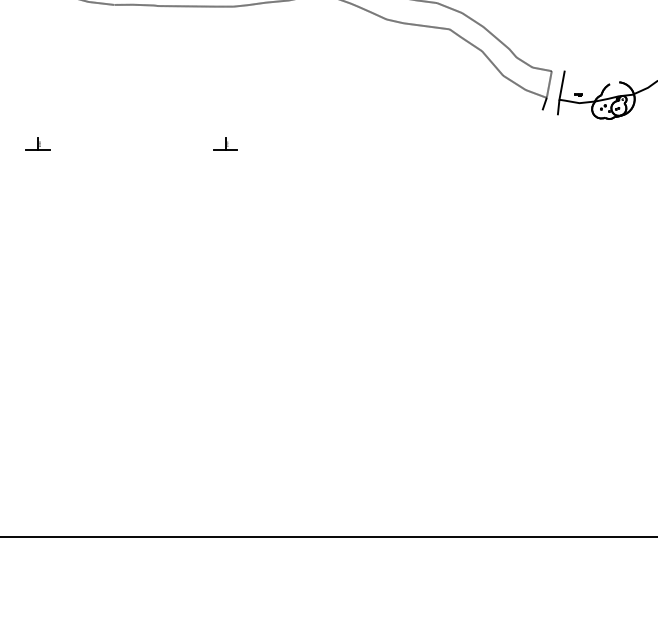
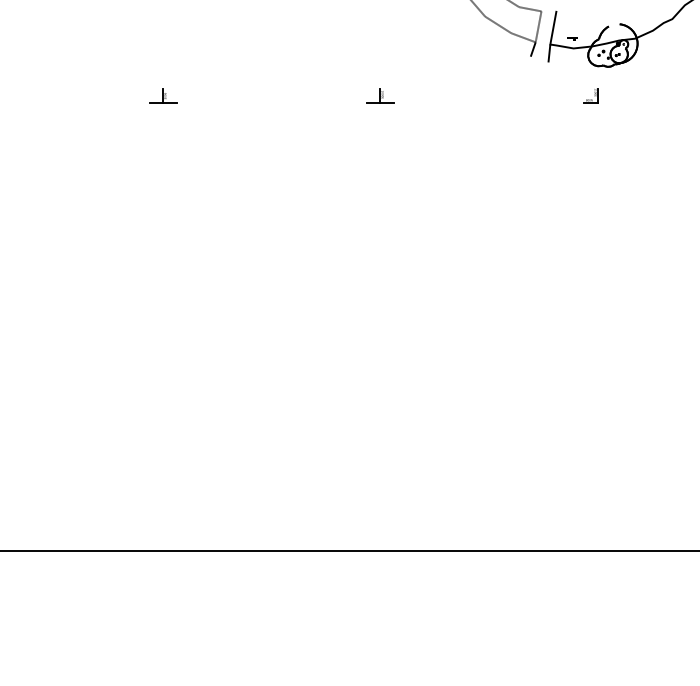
part: (412, 143) -> (379, 95), added
part: (594, 143) -> (590, 95), added

